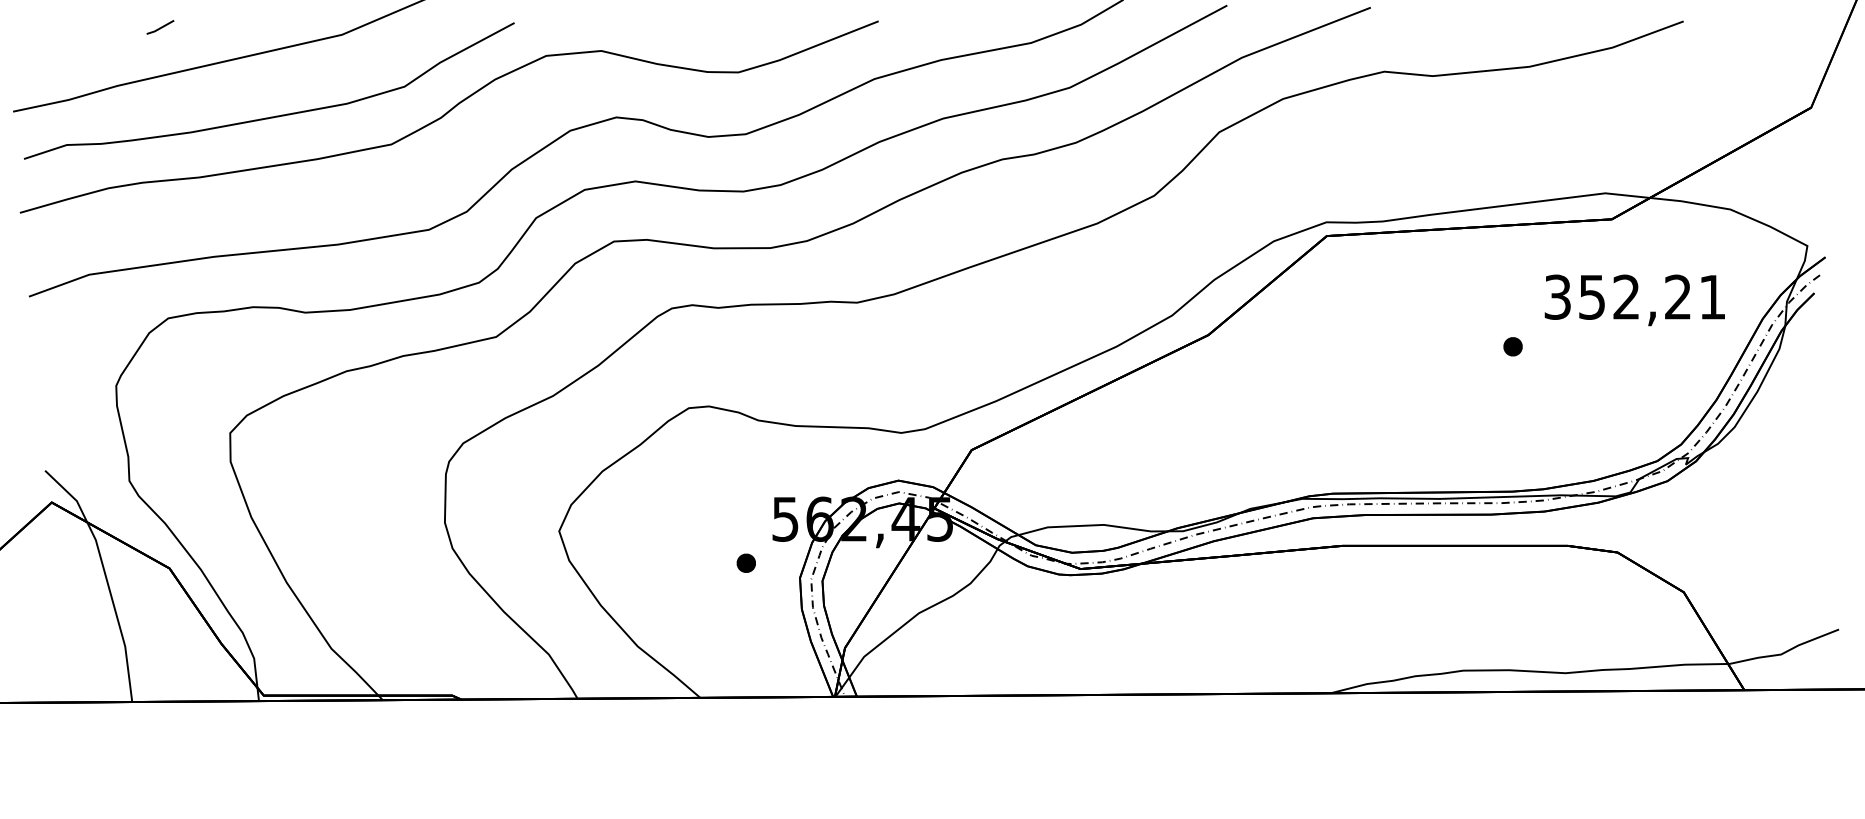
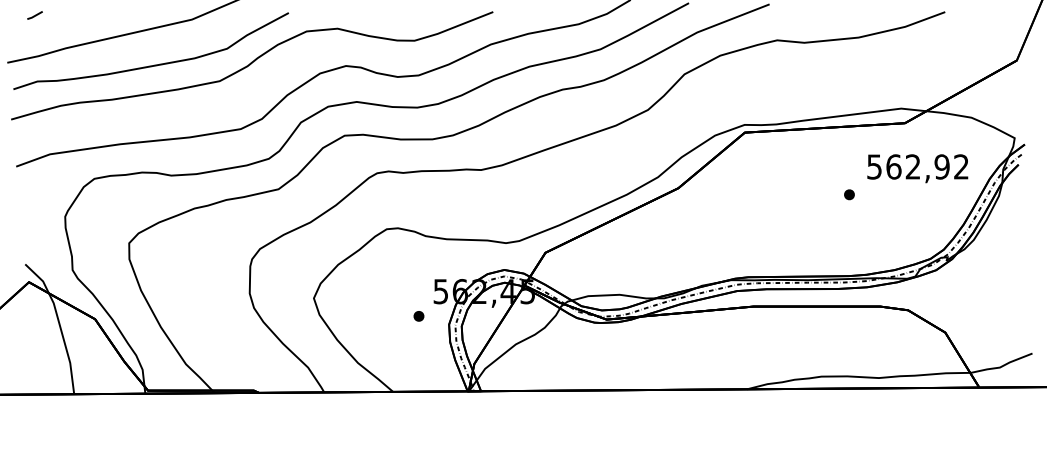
line: (159, 27) -> (34, 15), moved
text: (1636, 296) -> (918, 166), 352,21 -> 562,92

